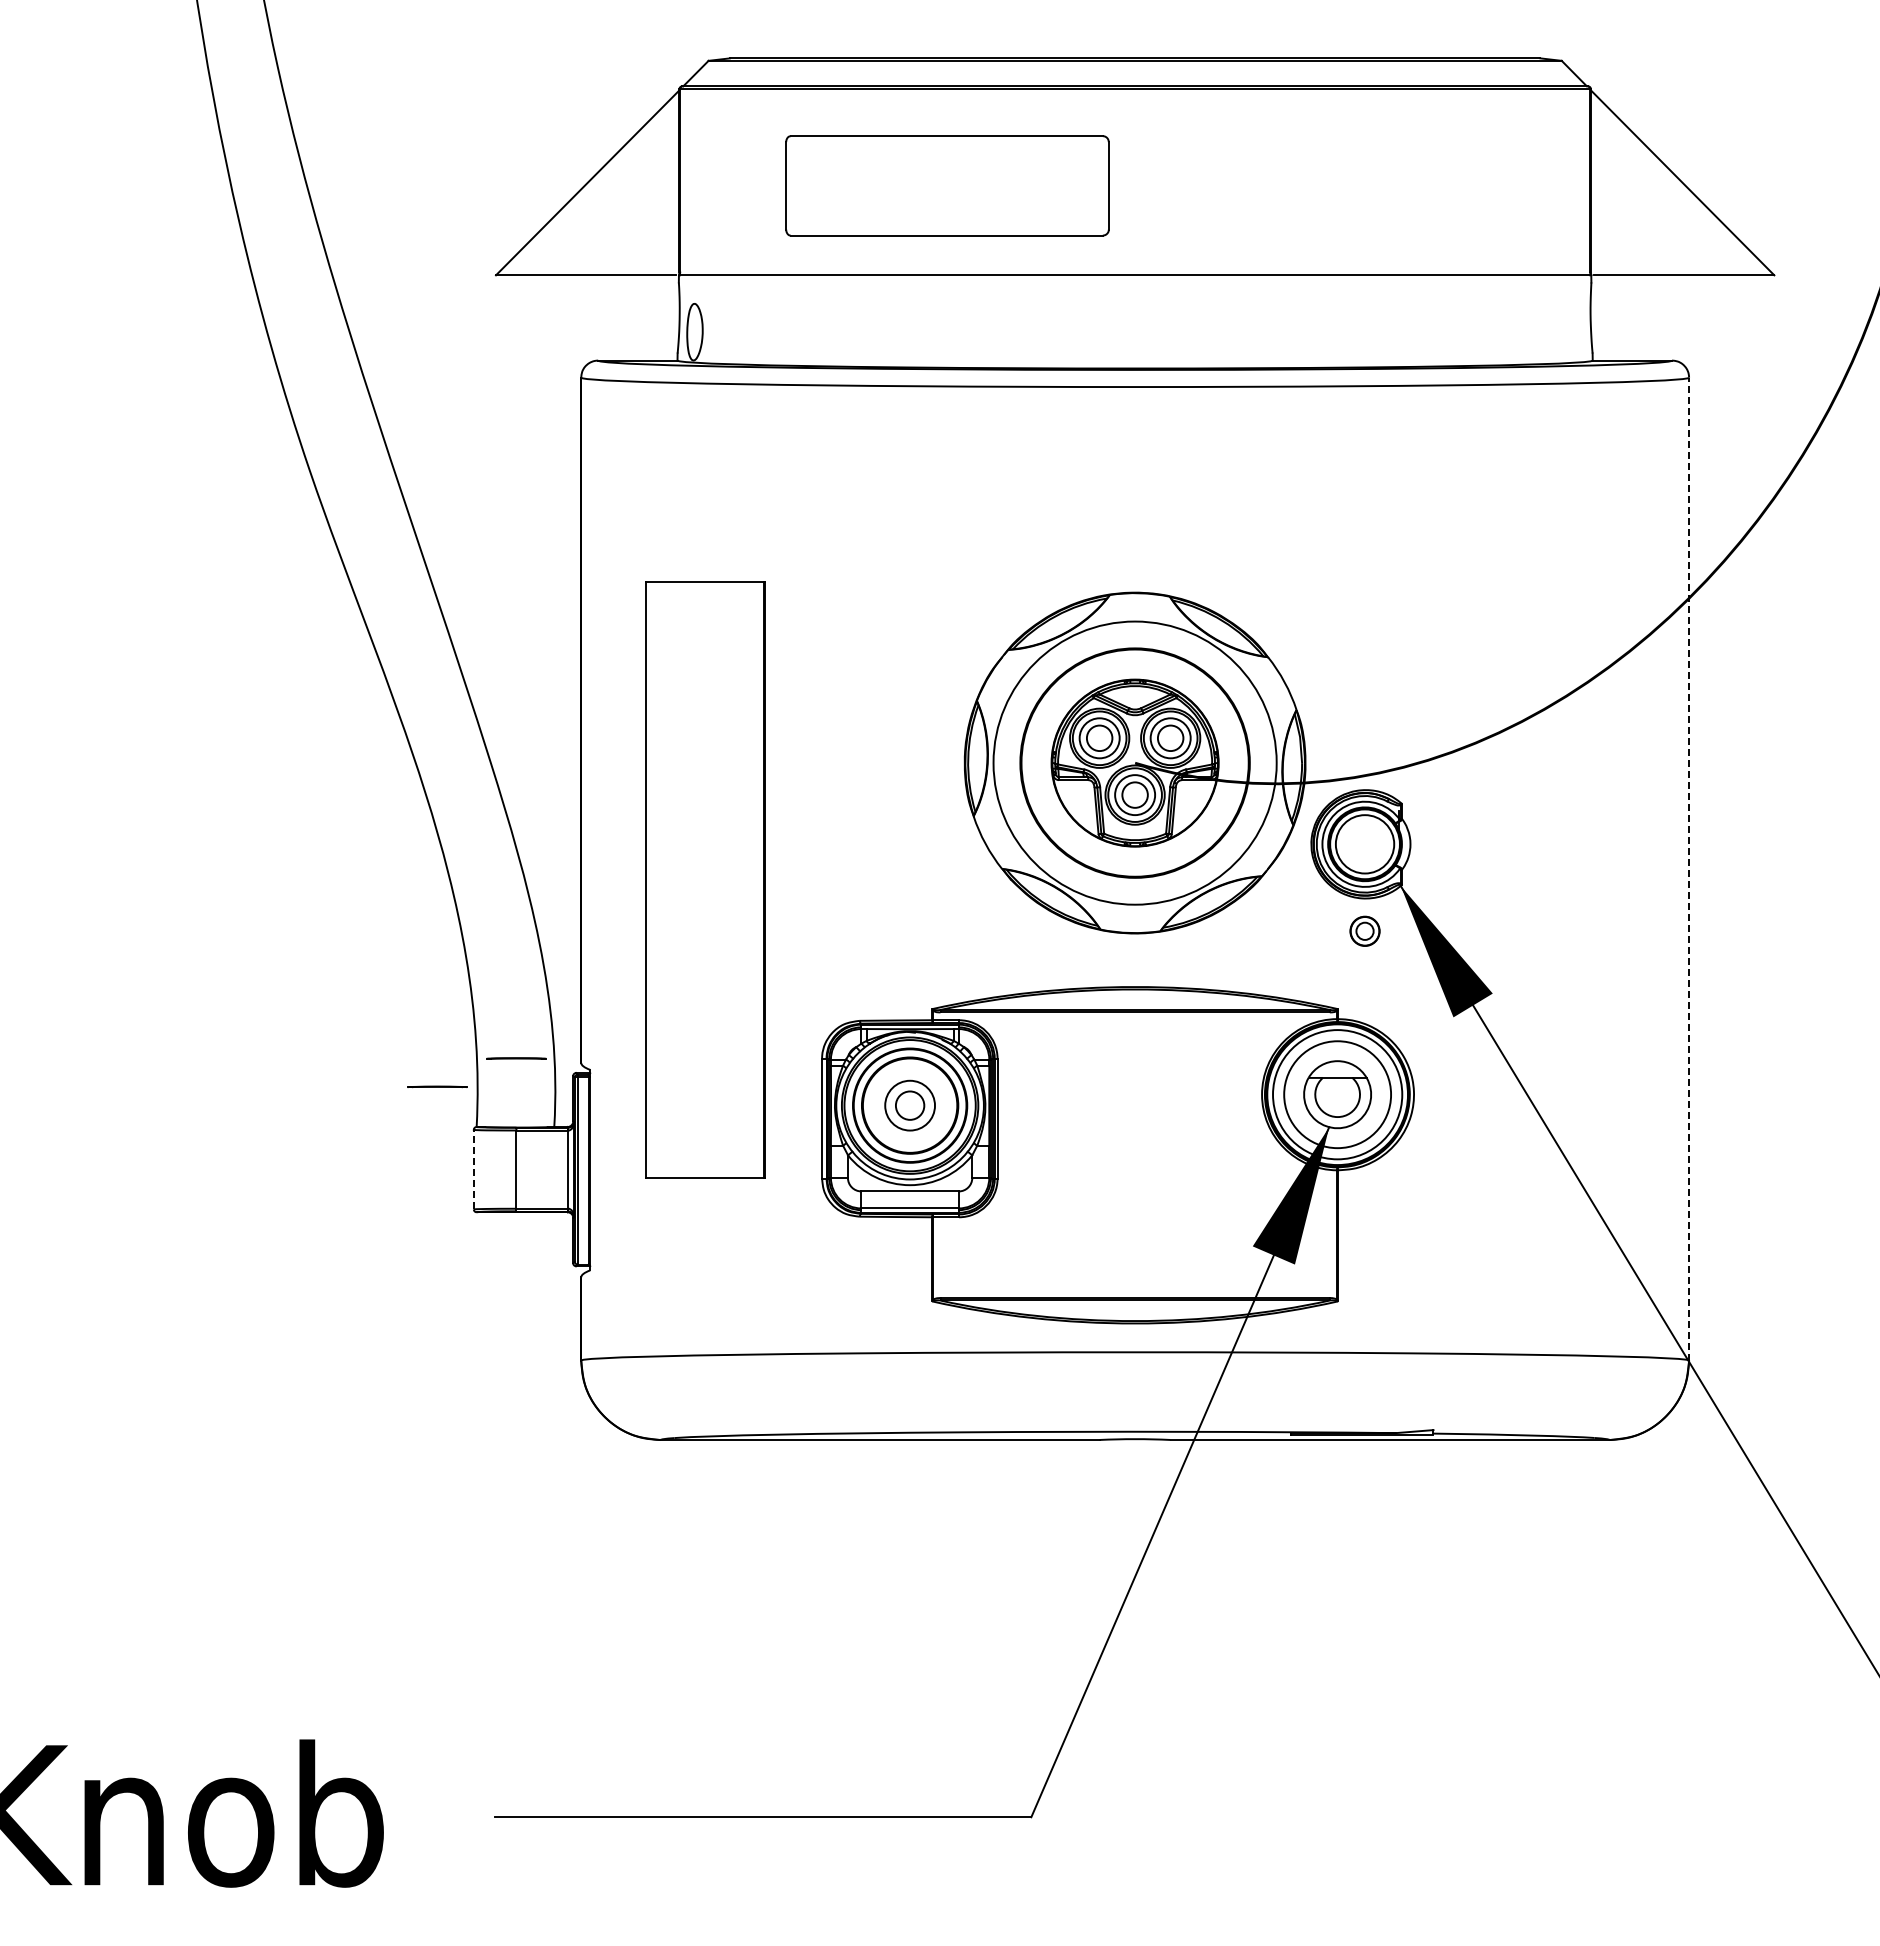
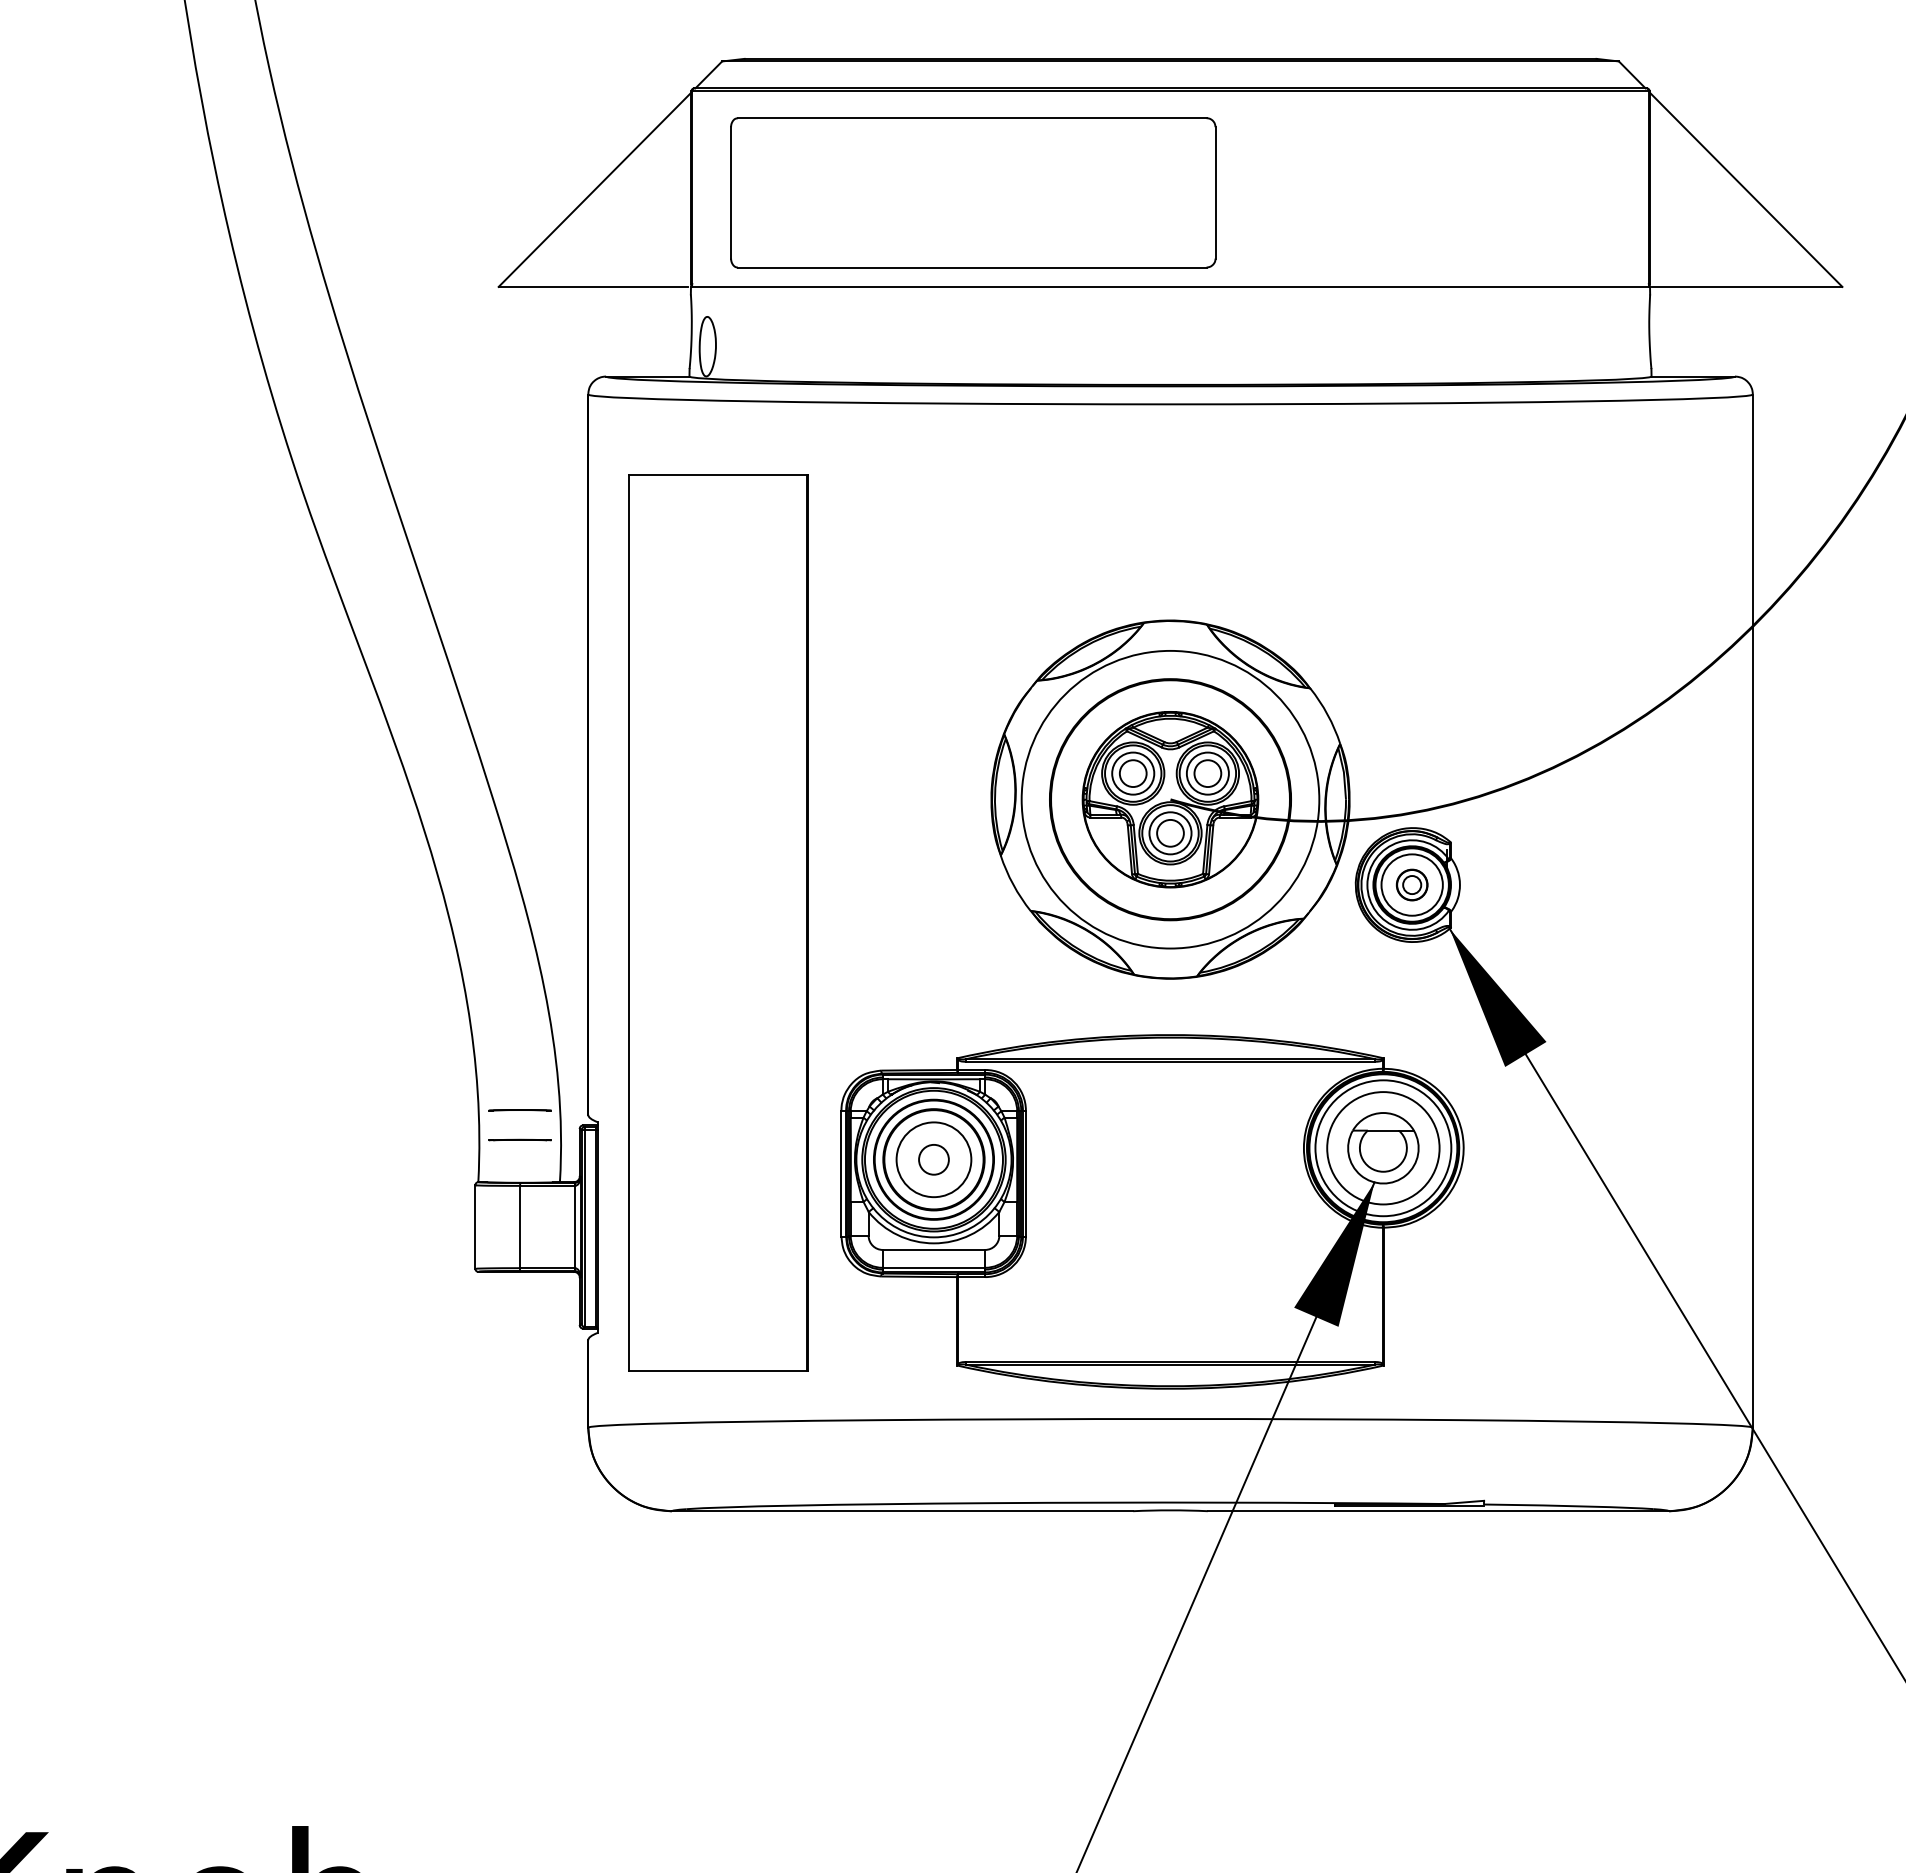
part: (947, 185) -> (973, 192), size x1.43
line: (1689, 868) -> (1753, 910), dashed -> solid
part: (704, 879) -> (717, 922), size x1.43
part: (1364, 930) -> (1411, 884), moved
line: (437, 1086) -> (520, 1139), moved
circle: (909, 1105) -> (933, 1159), size x1.43
line: (473, 1169) -> (475, 1226), dashed -> solid

